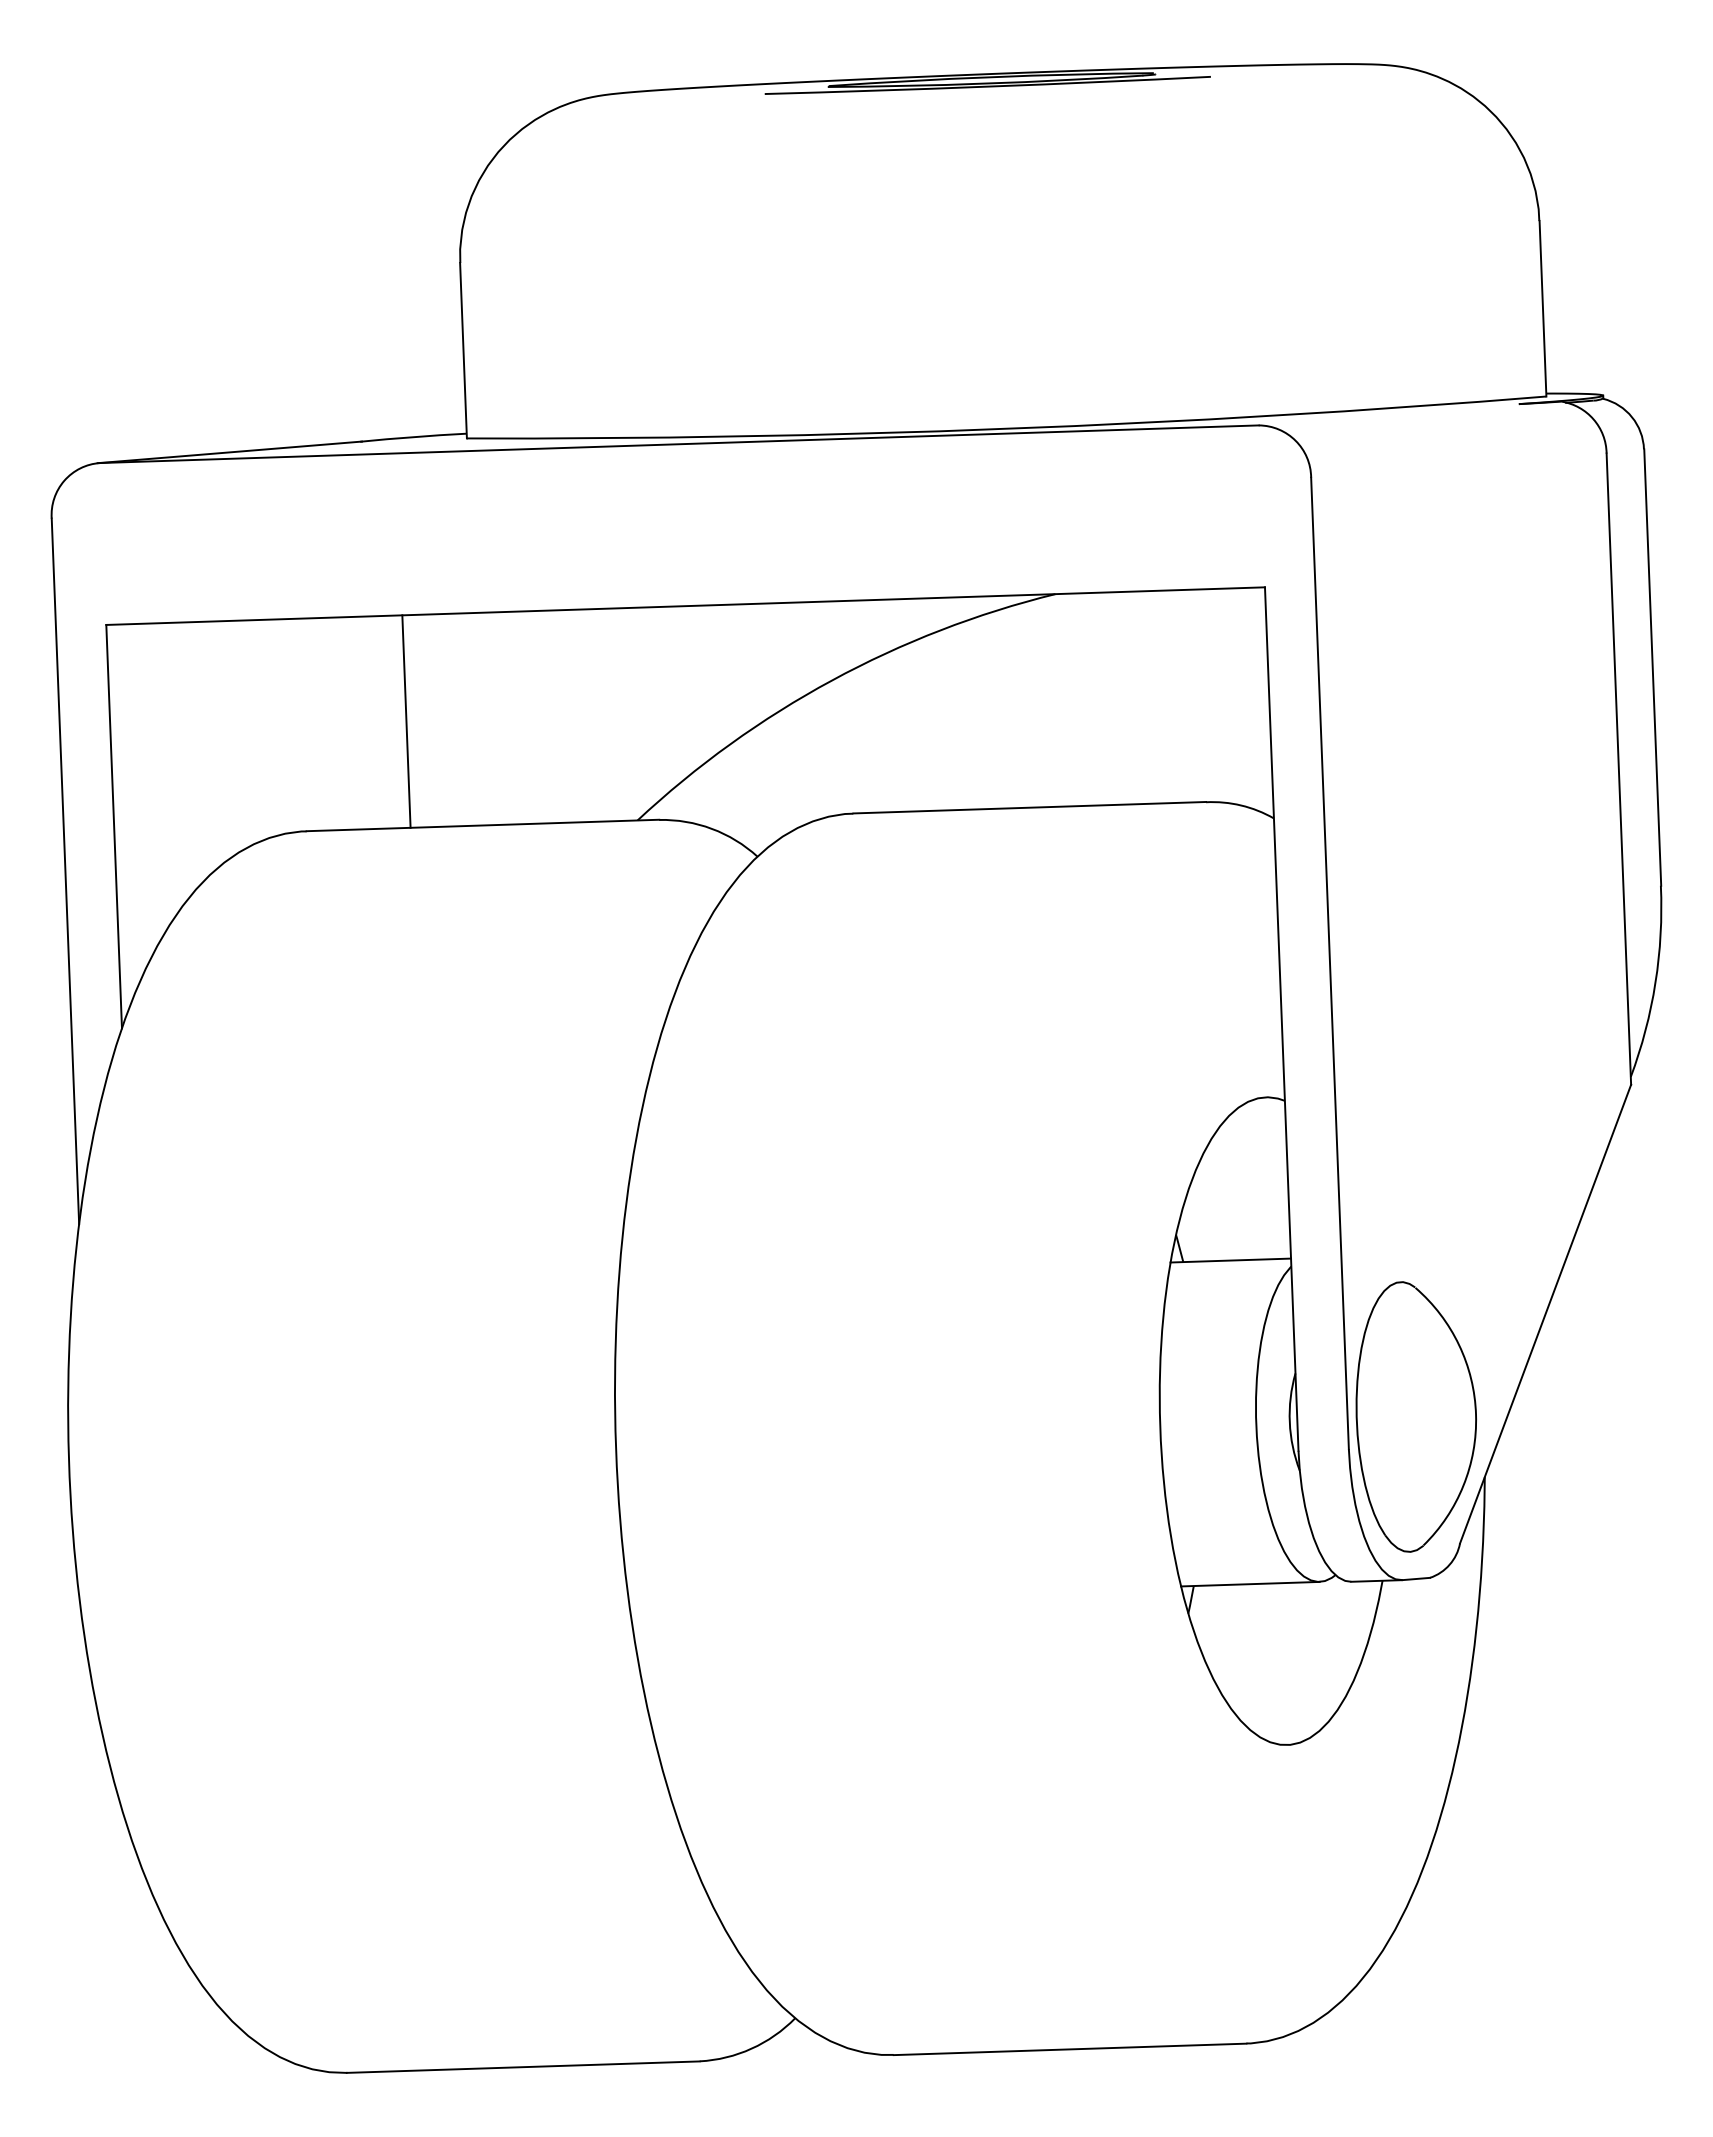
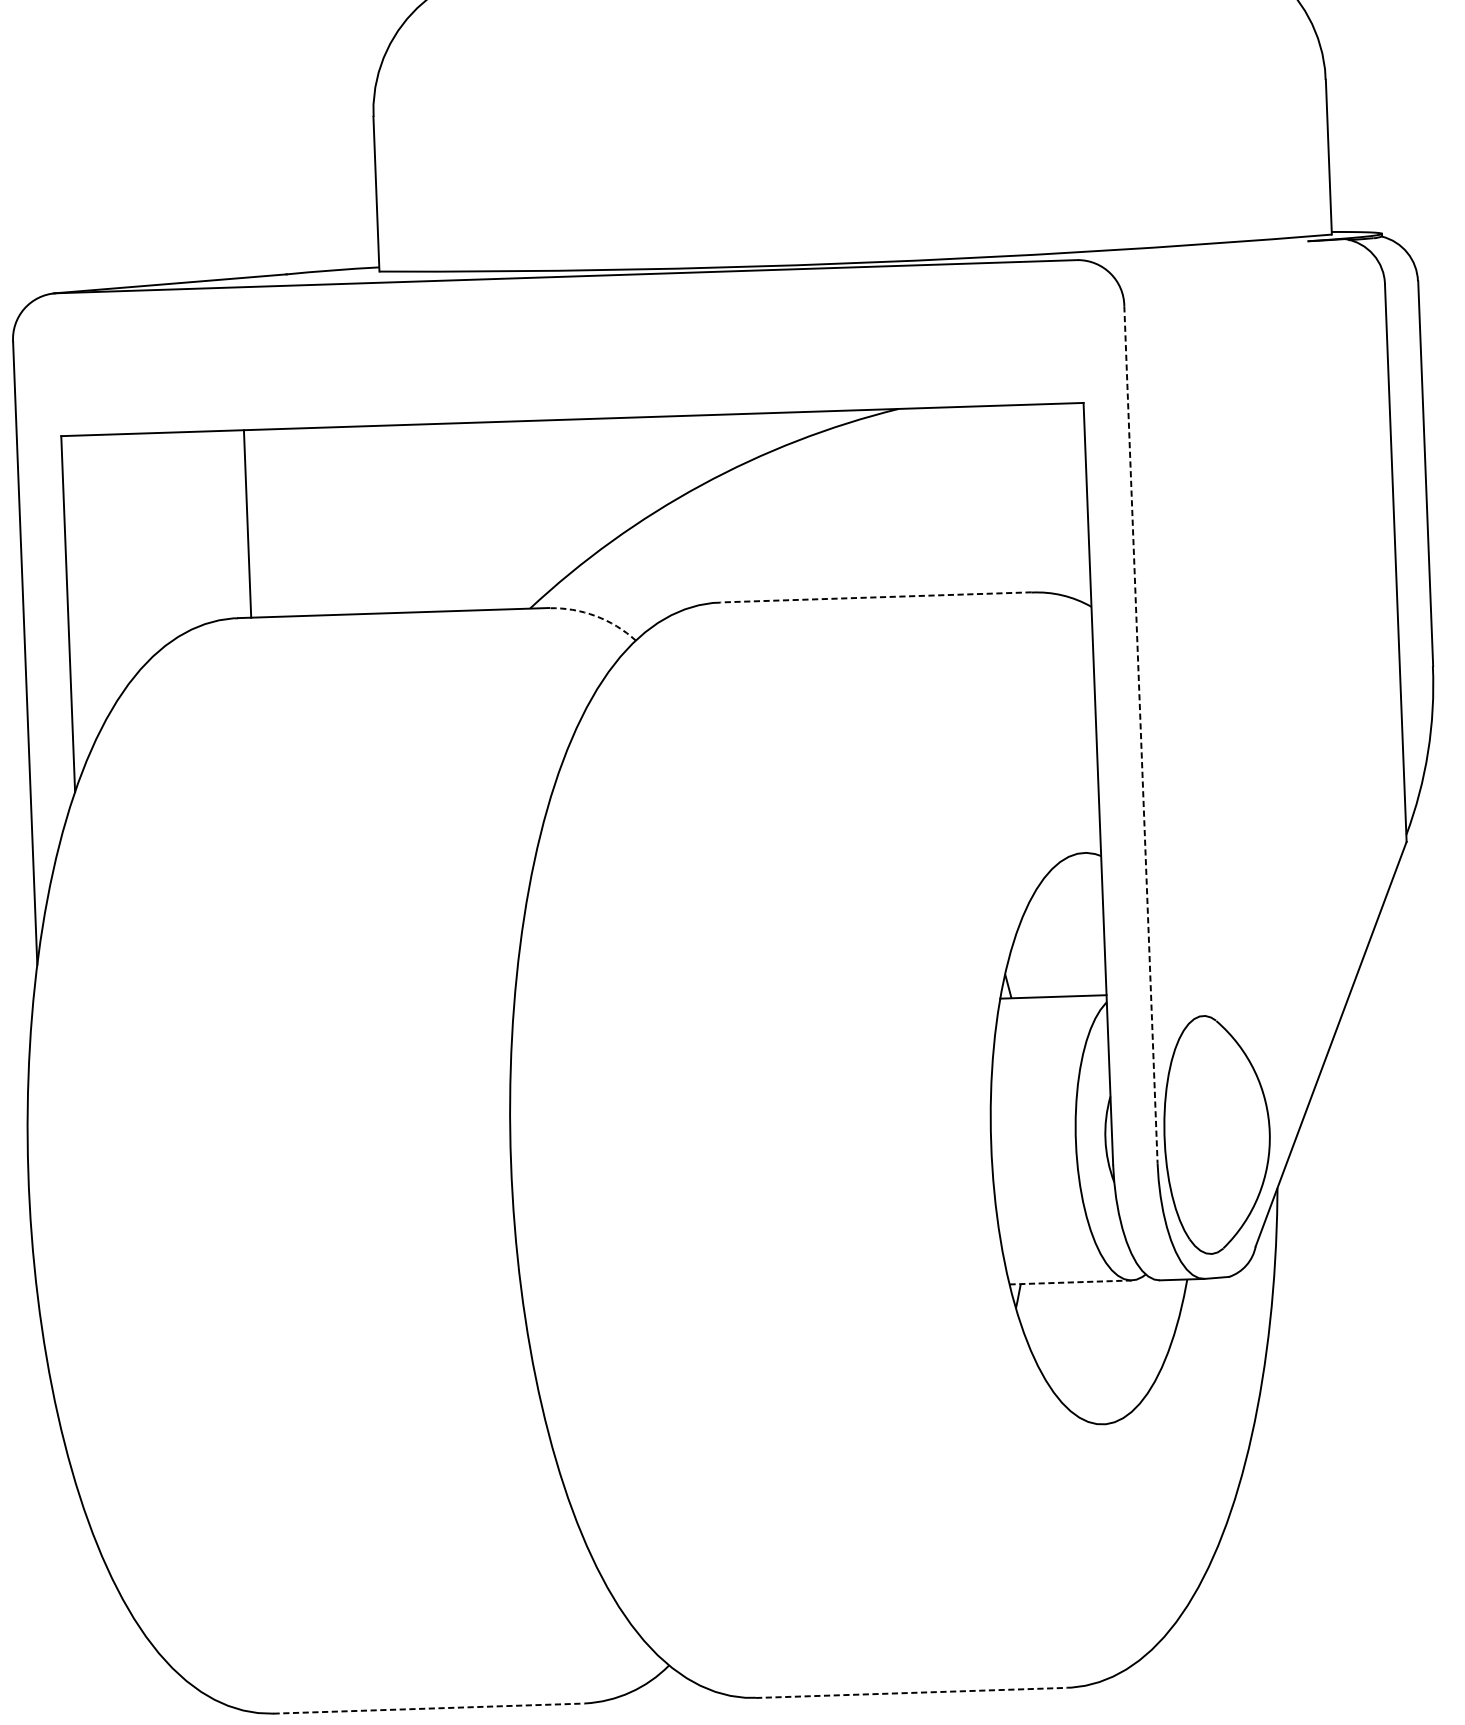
line: (406, 721) -> (247, 523), moved
line: (1029, 807) -> (875, 597), solid -> dashed
arc: (711, 828) -> (595, 615), solid -> dashed
line: (1330, 963) -> (1141, 734), solid -> dashed
line: (1250, 1584) -> (1070, 1282), solid -> dashed
line: (1070, 2049) -> (911, 1693), solid -> dashed
line: (523, 2067) -> (429, 1708), solid -> dashed

